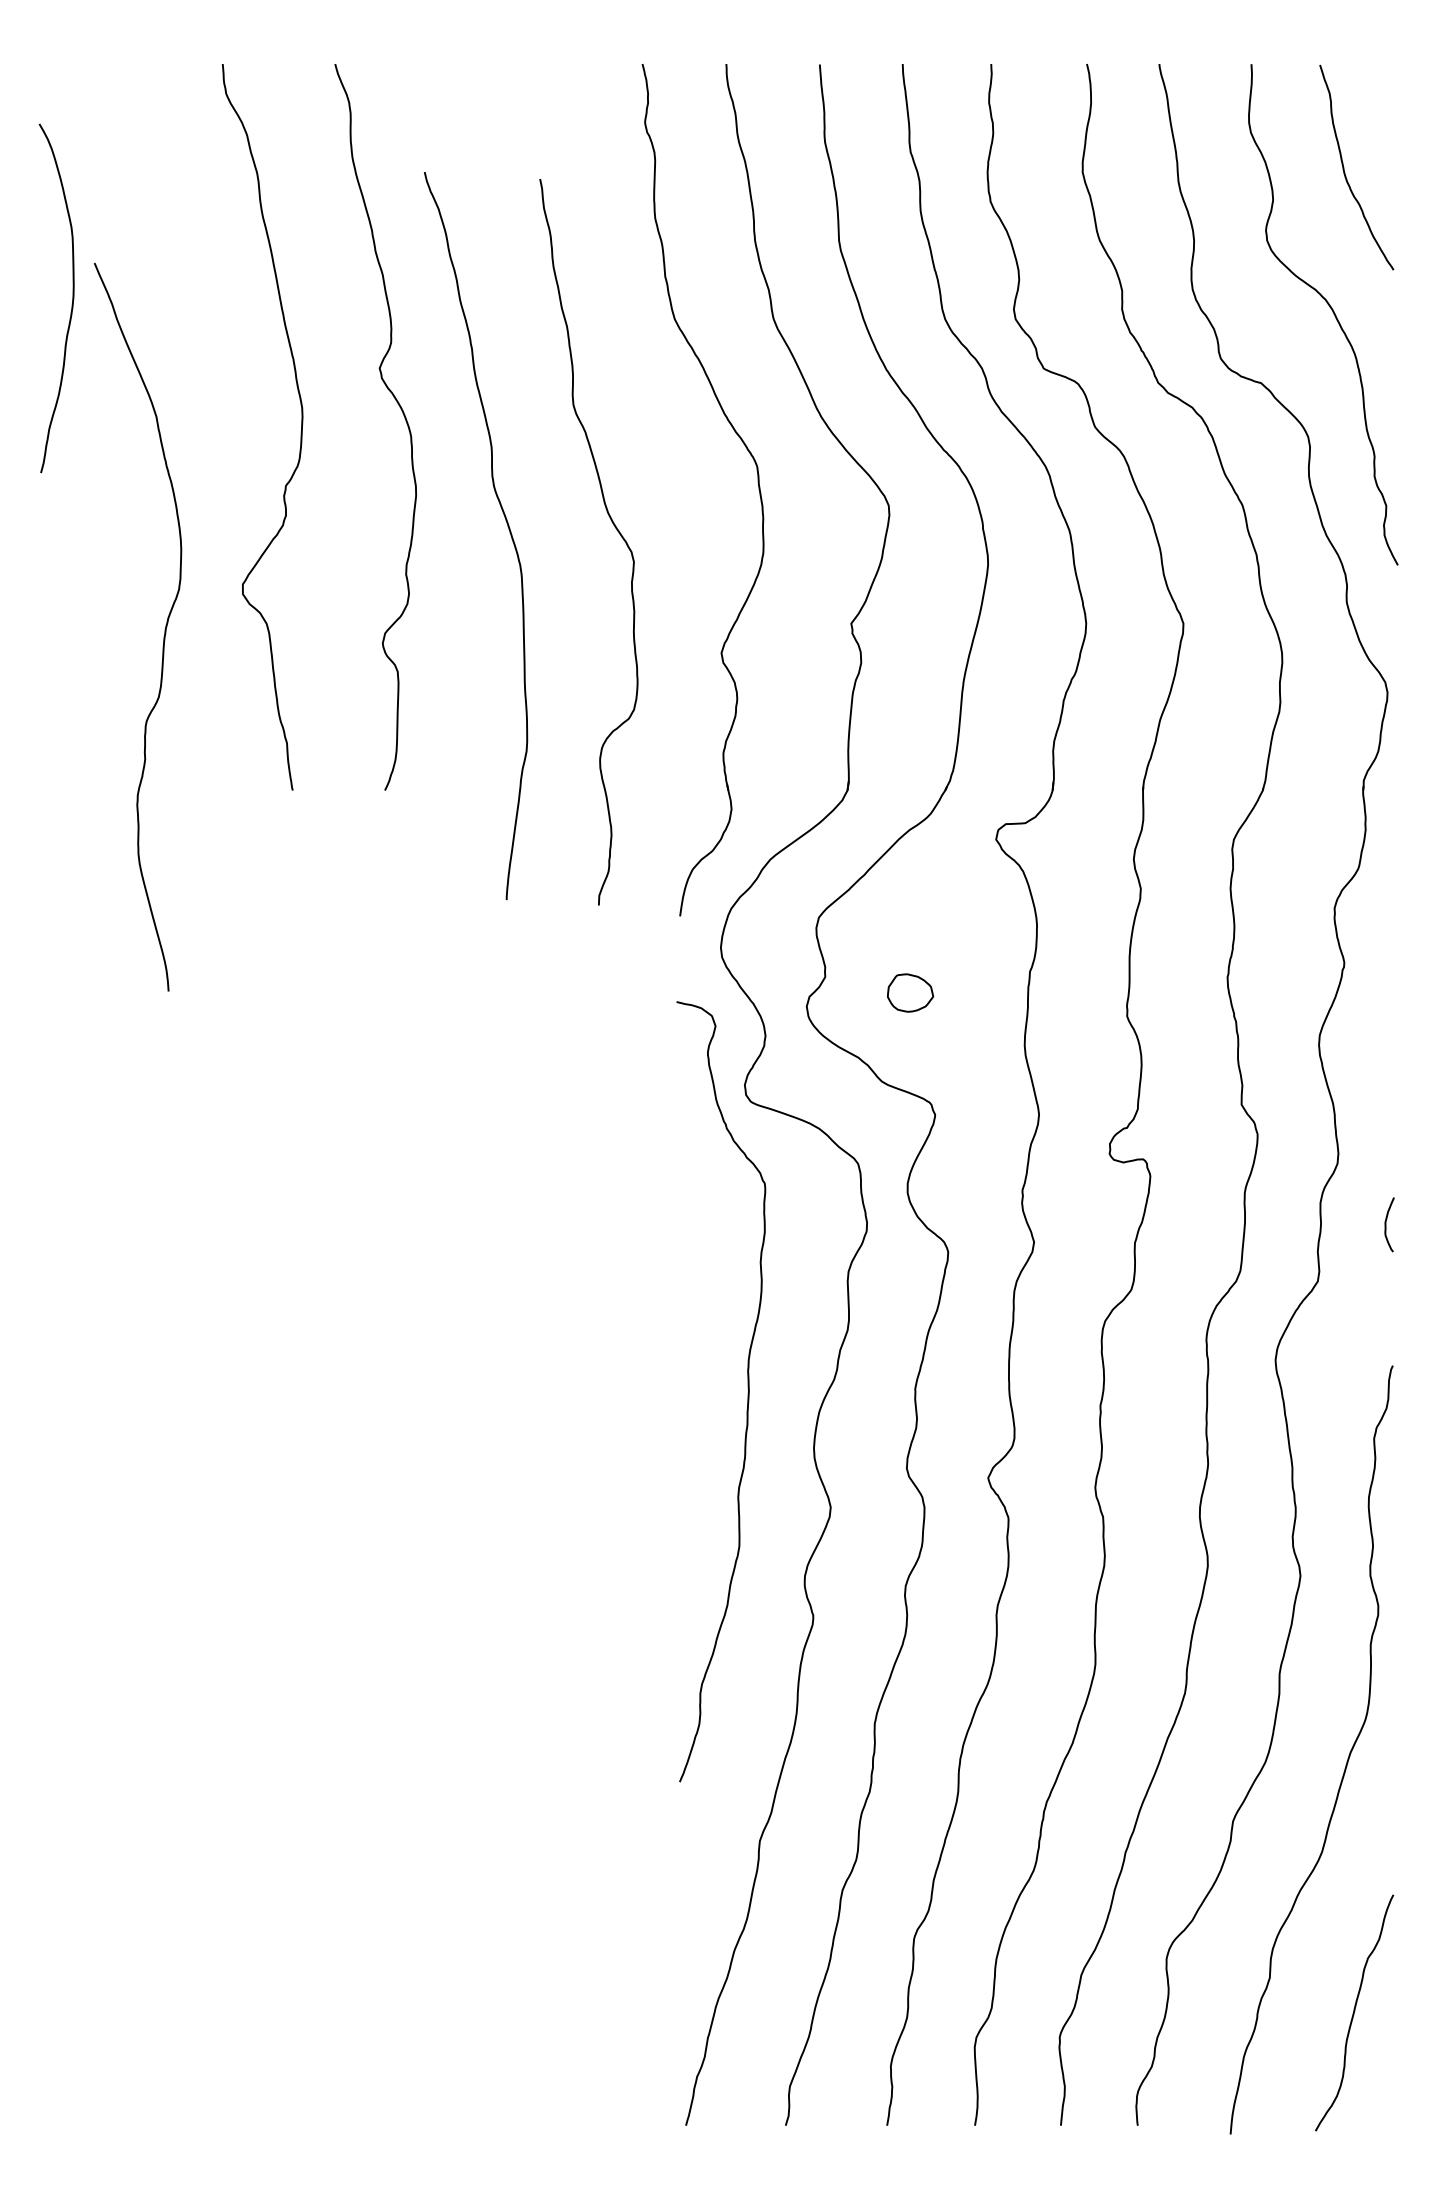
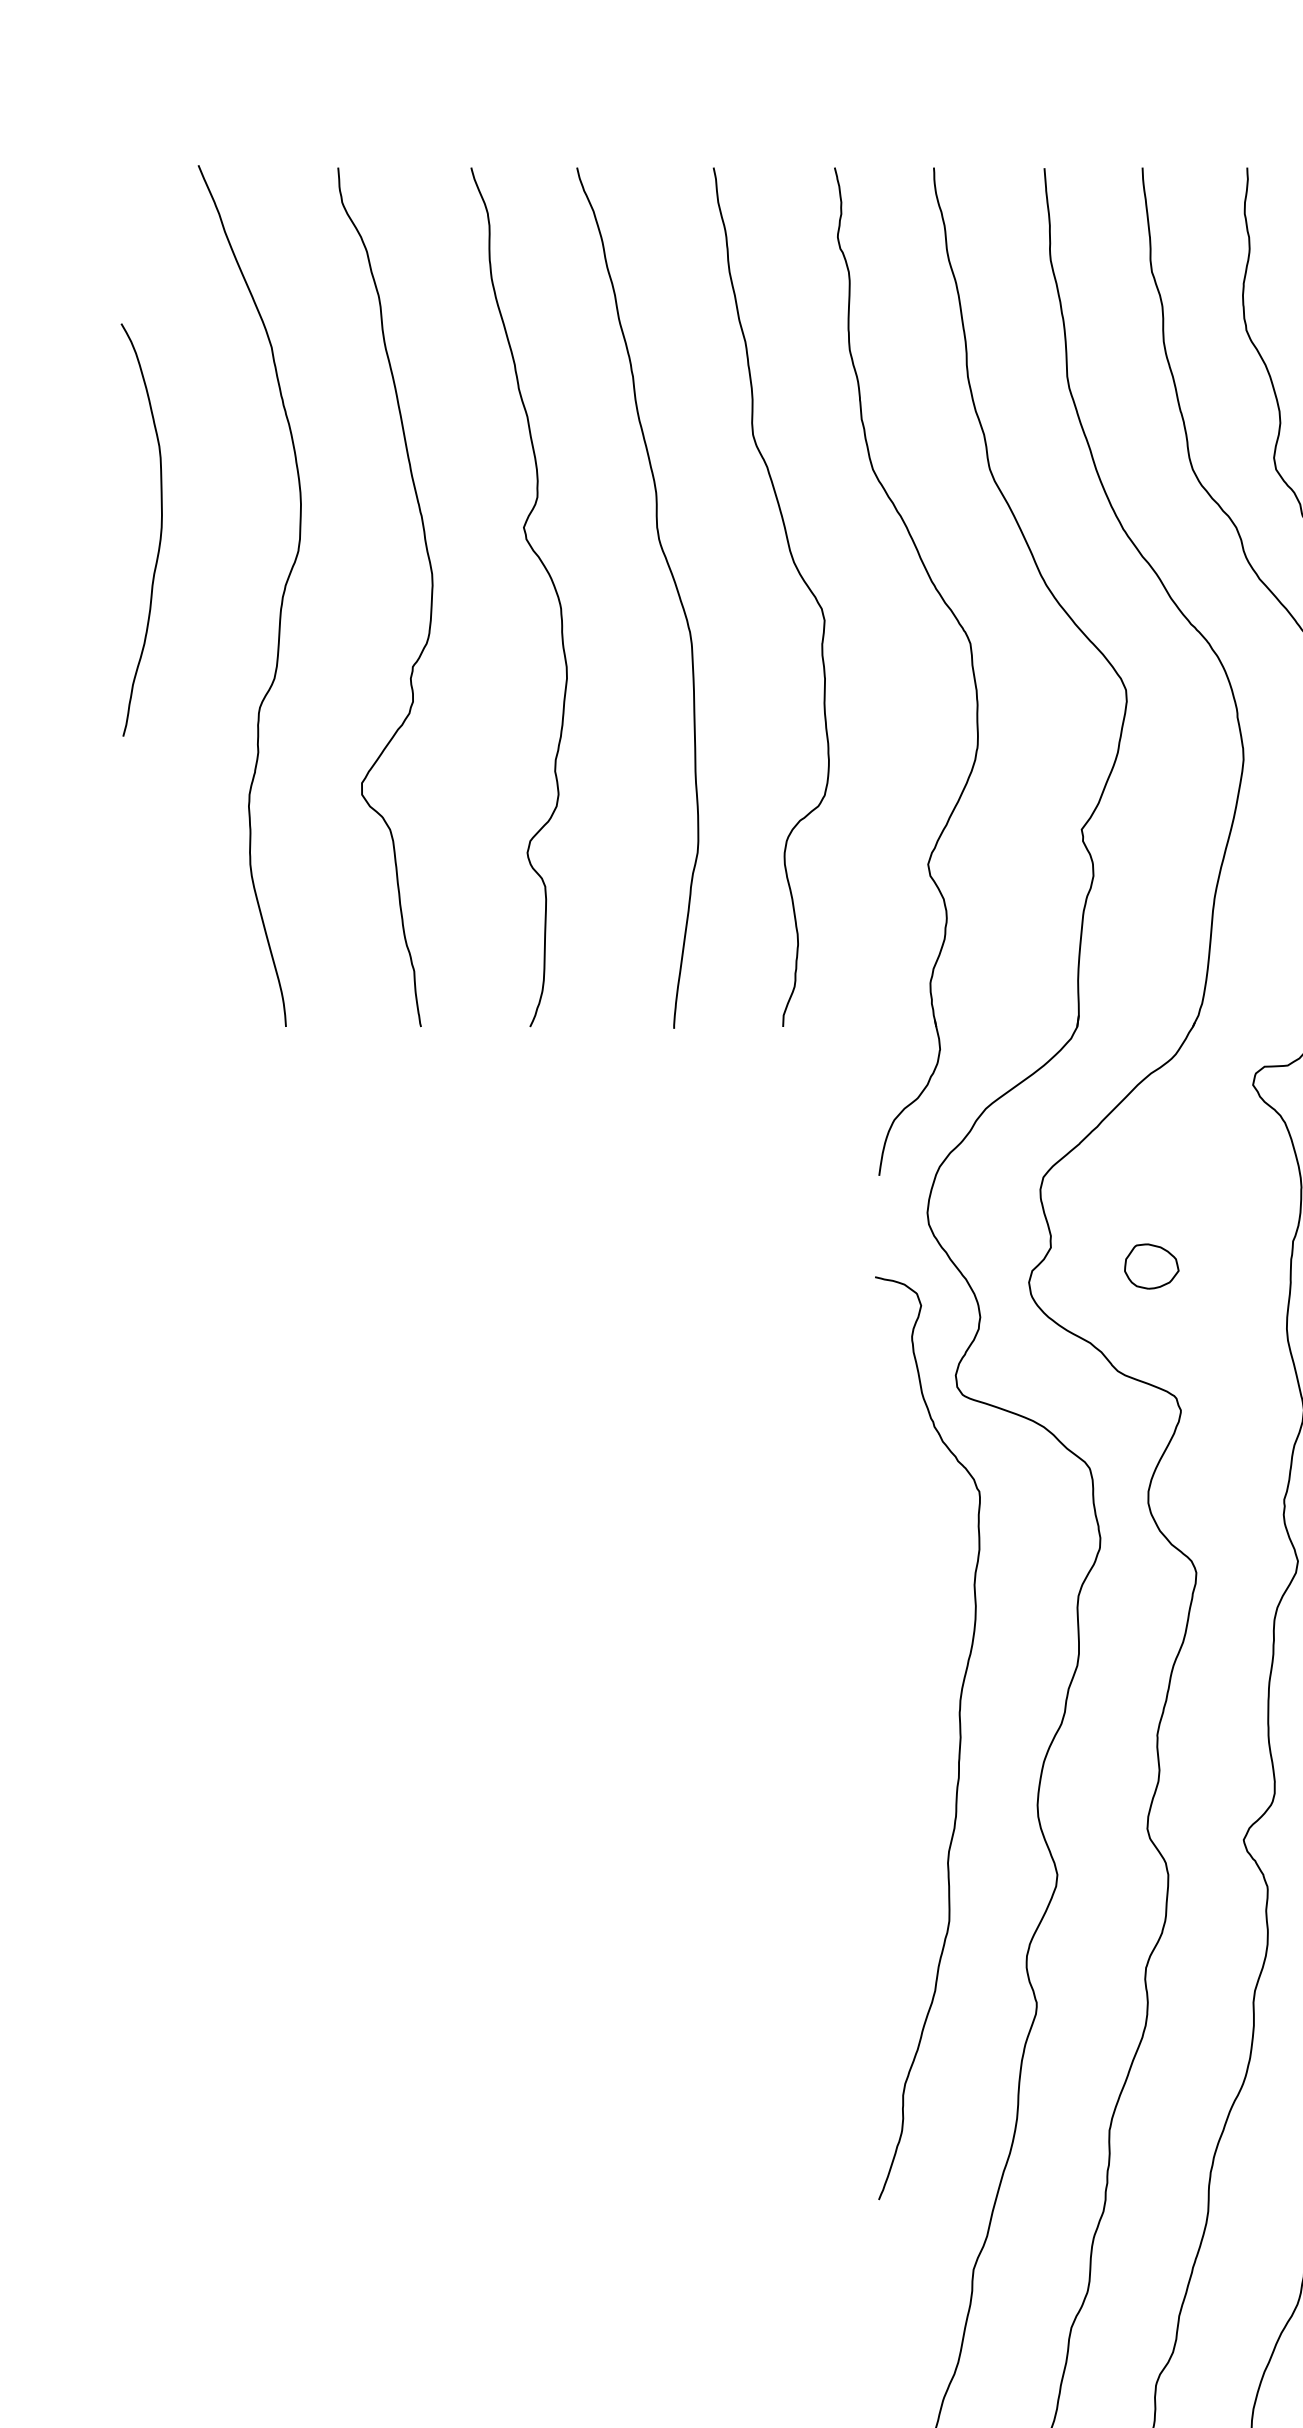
curve: (72, 298) -> (160, 530), moved
curve: (613, 525) -> (800, 577), moved
curve: (507, 526) -> (675, 586), moved
curve: (164, 629) -> (281, 598), moved

